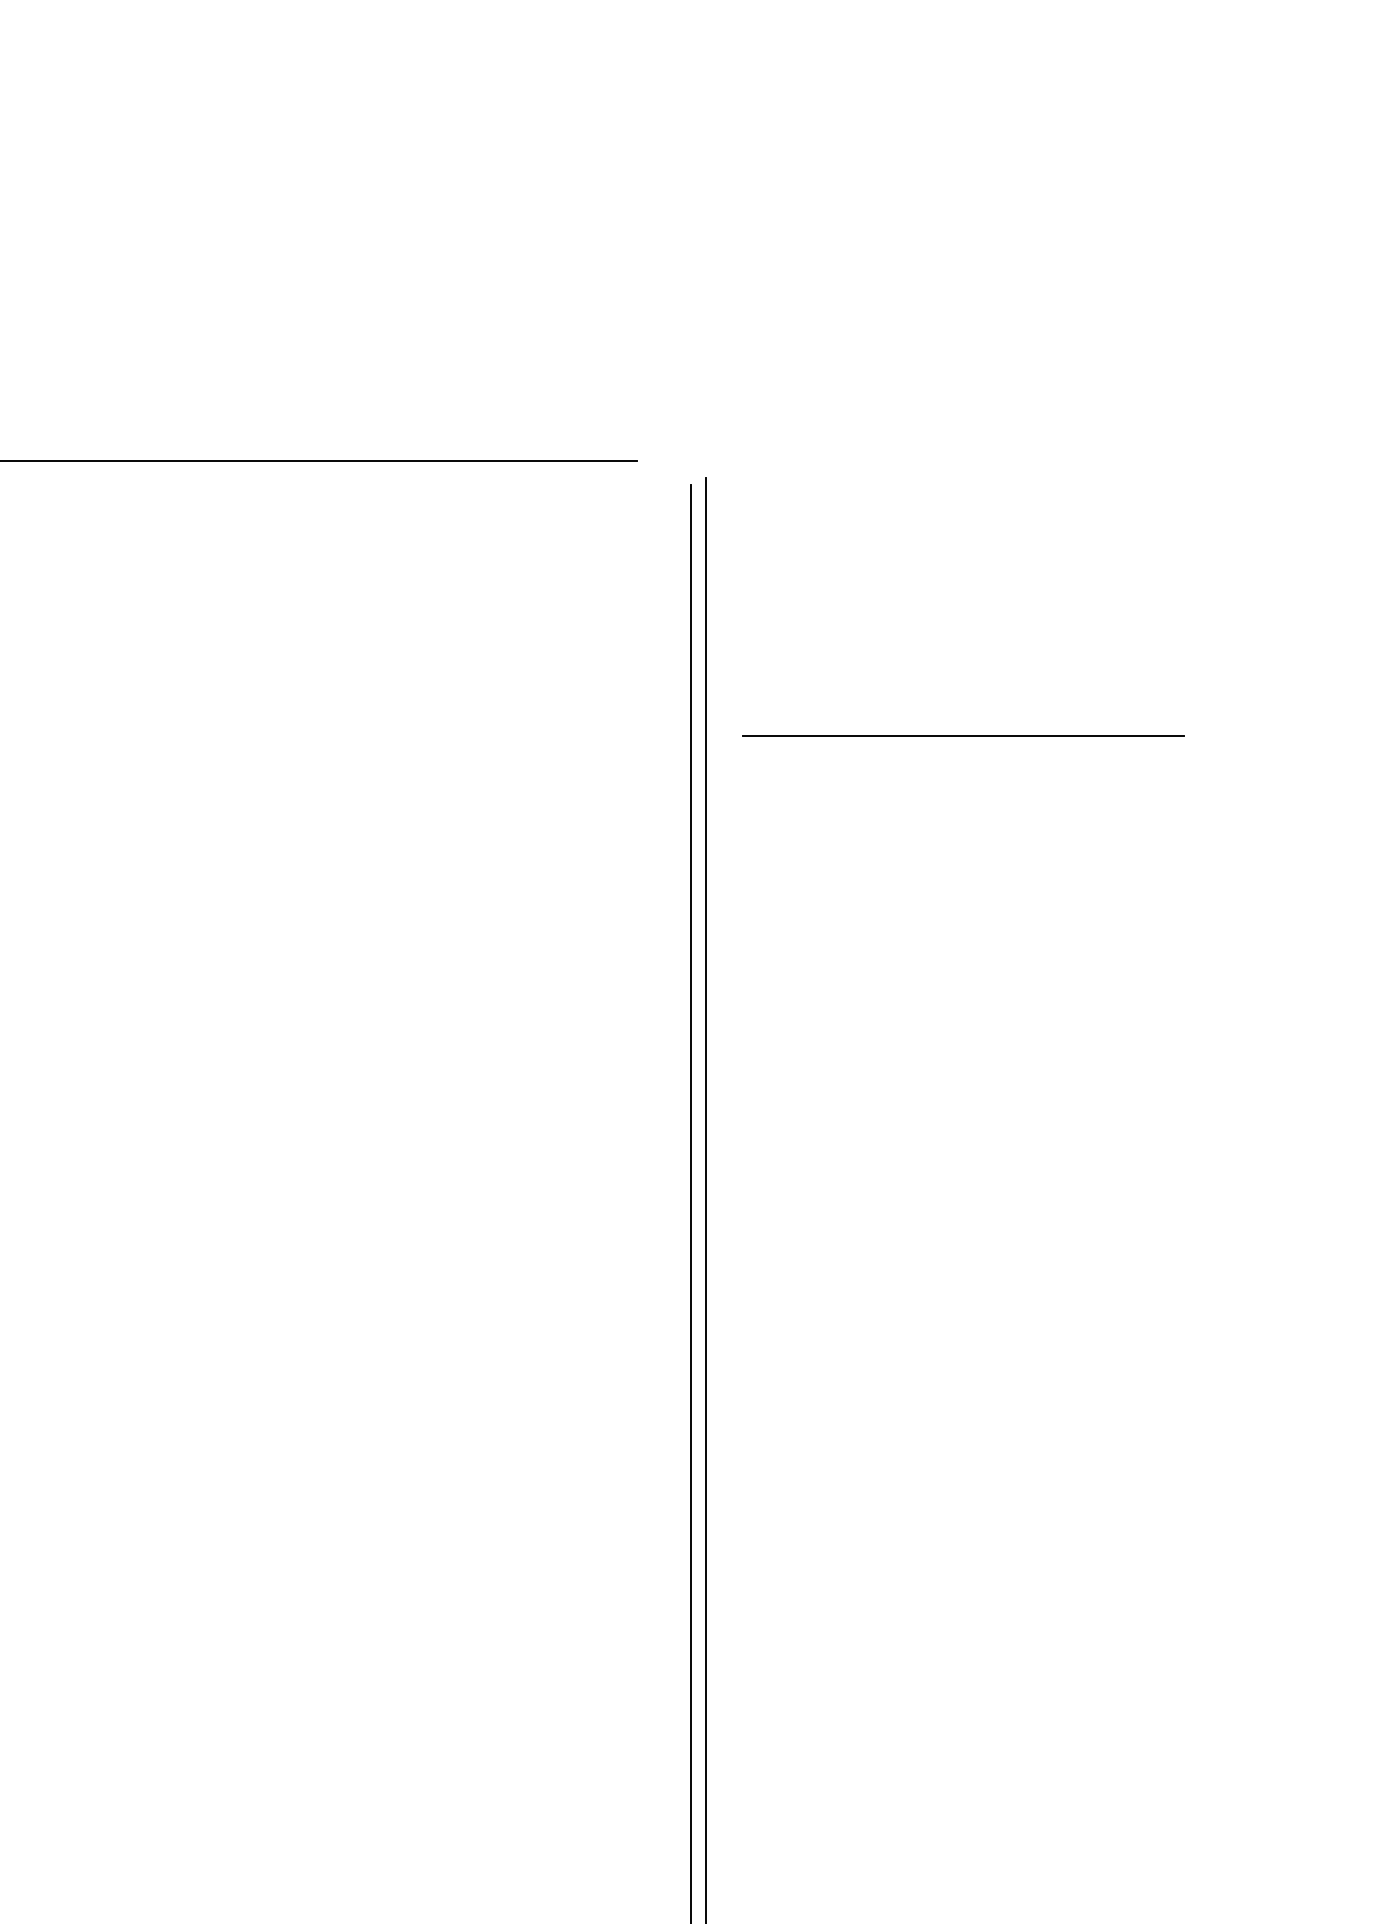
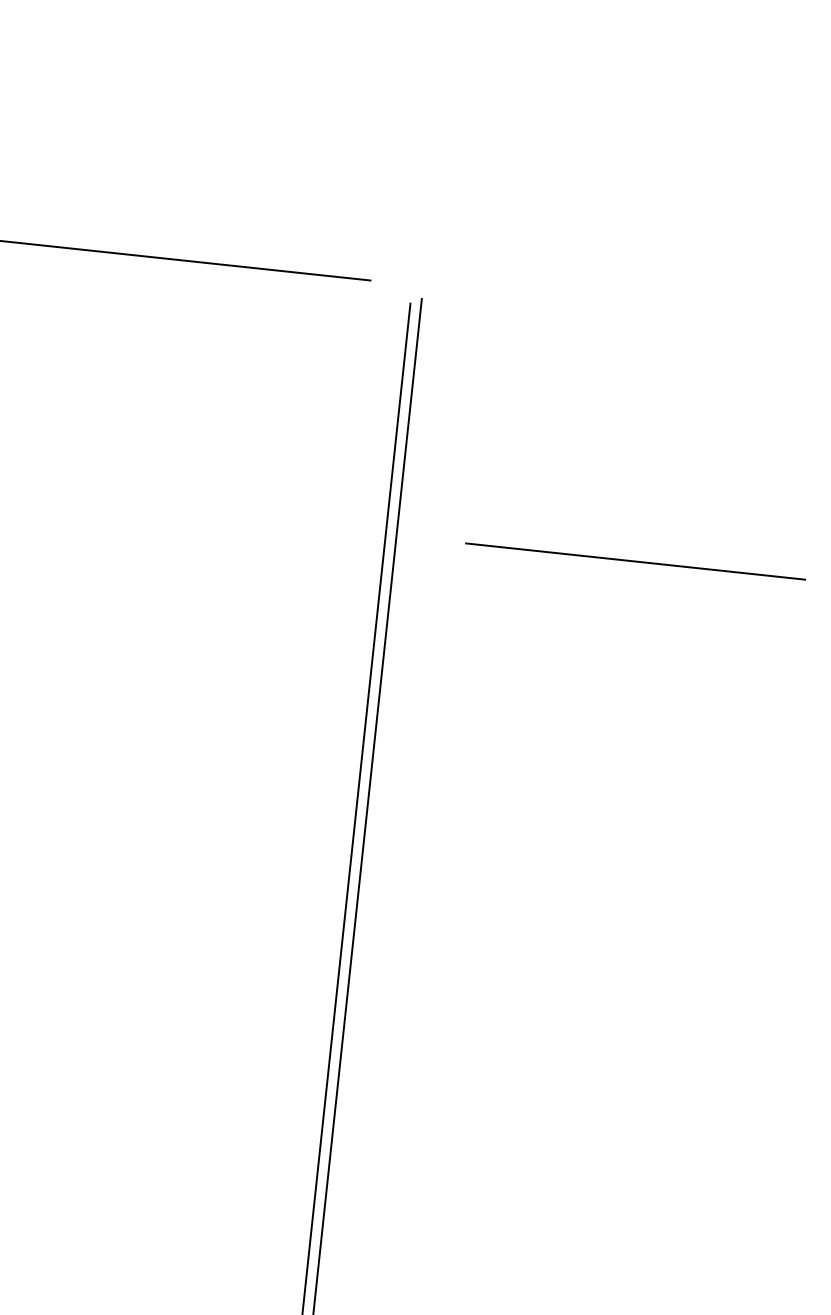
line: (963, 735) -> (635, 561), moved

